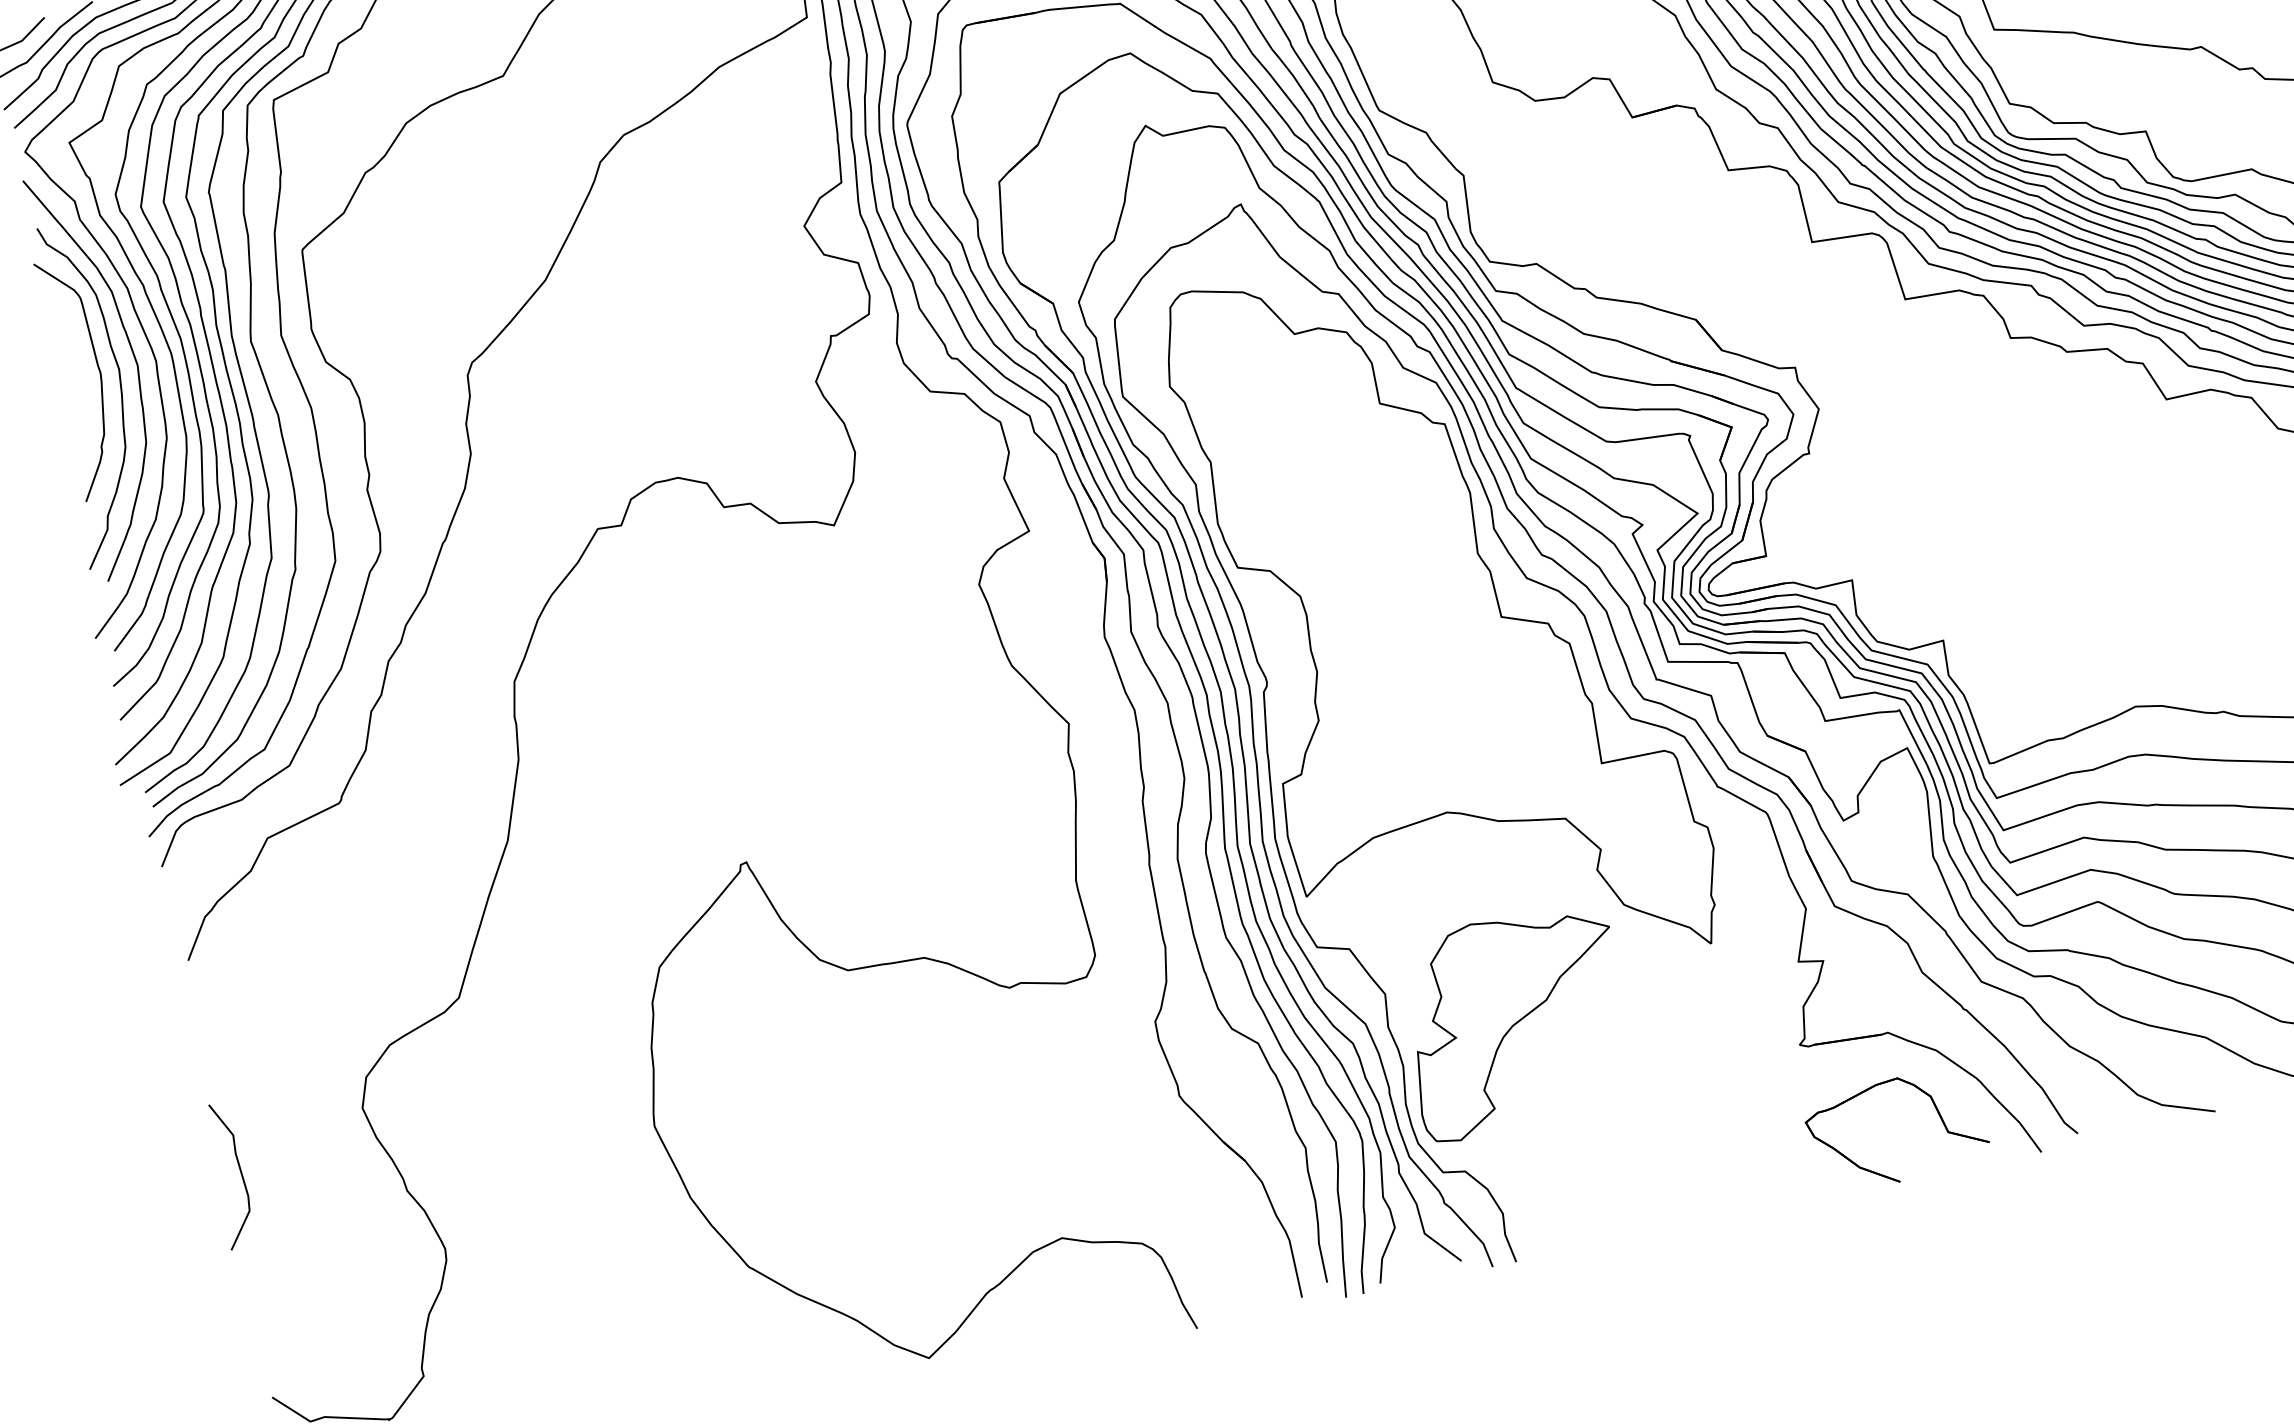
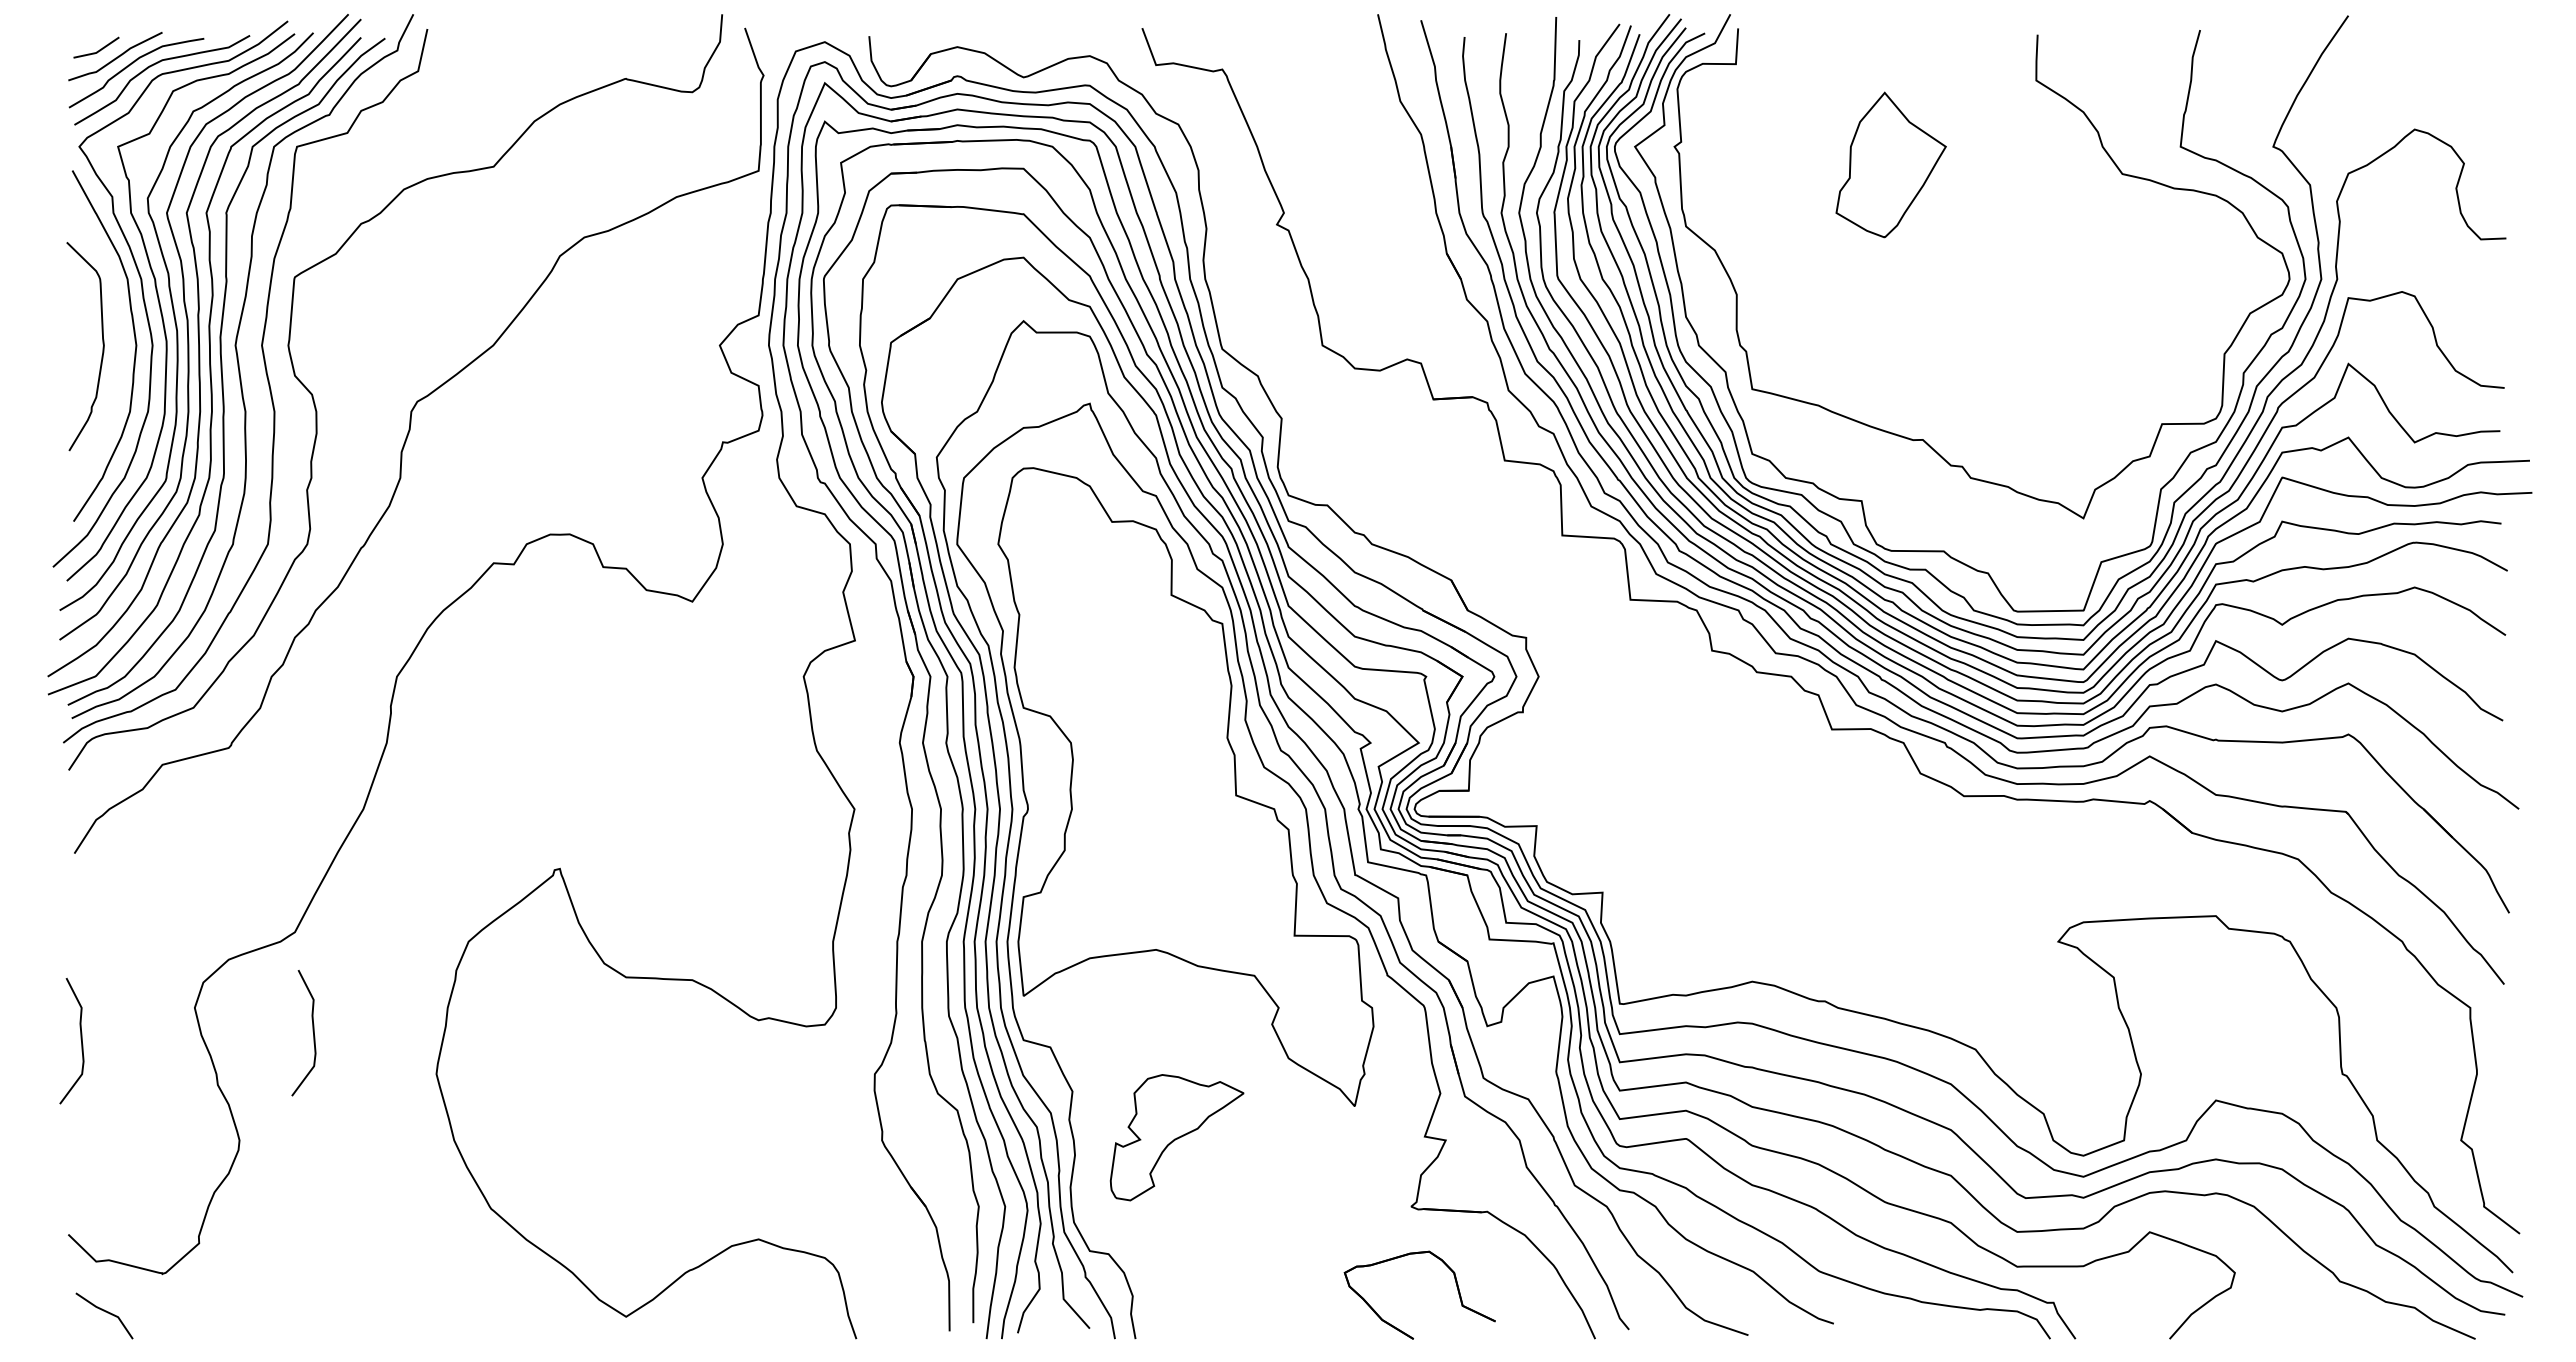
curve: (119, 387) -> (117, 360), removed
part: (1514, 1022) -> (1176, 1137), size x0.7
curve: (502, 1107) -> (312, 1031), added
part: (1934, 1108) -> (1455, 1283), moved

